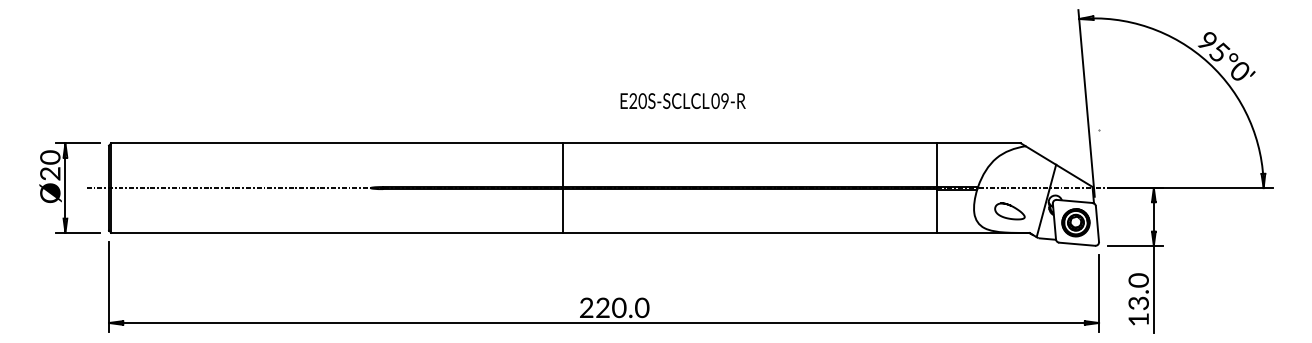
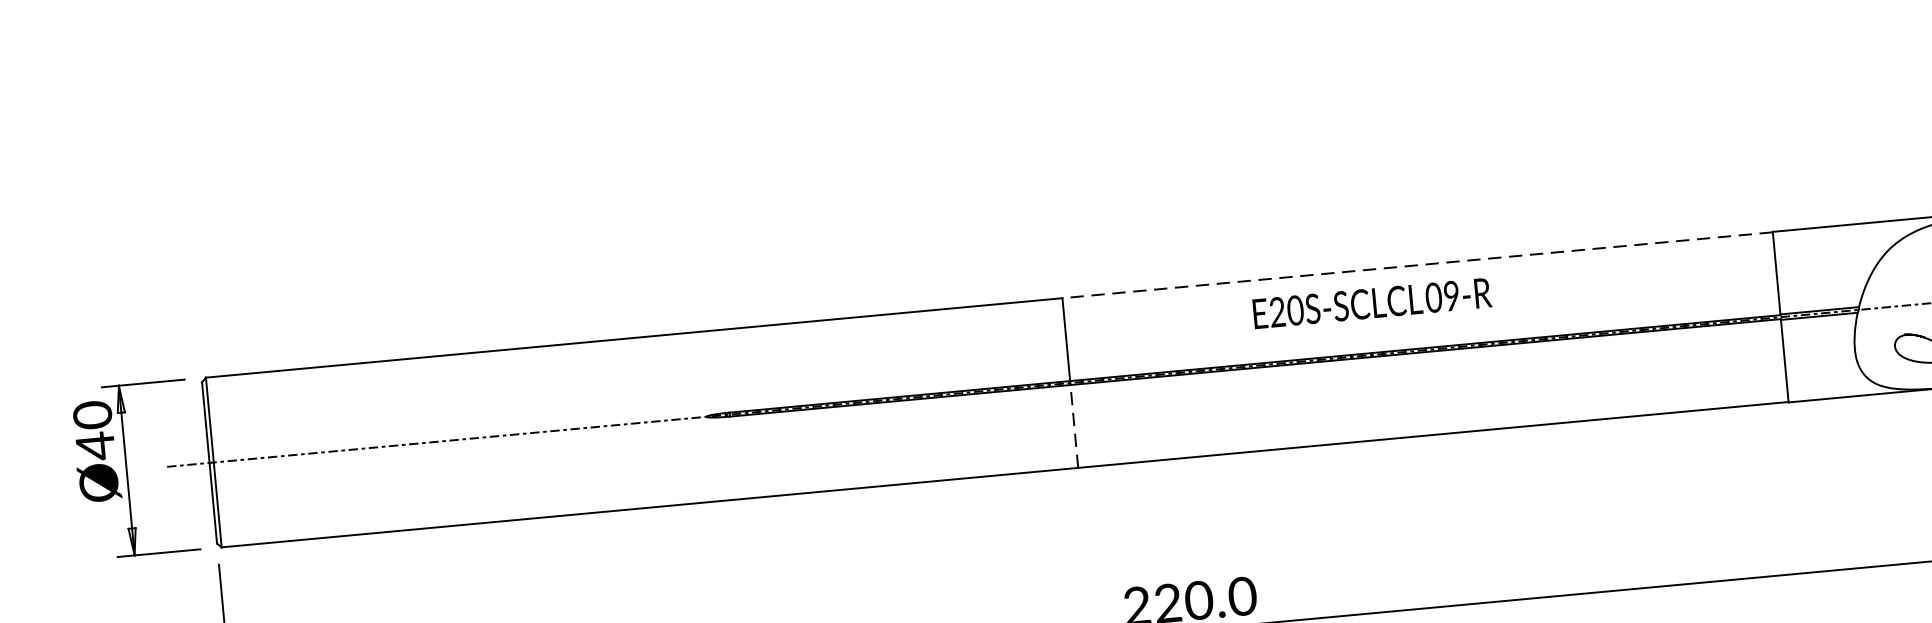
text: (682, 100) -> (1370, 302), moved
line: (749, 143) -> (1417, 265), solid -> dashed
text: (50, 173) -> (95, 445), Ø20 -> Ø40
line: (562, 210) -> (1074, 425), solid -> dashed

